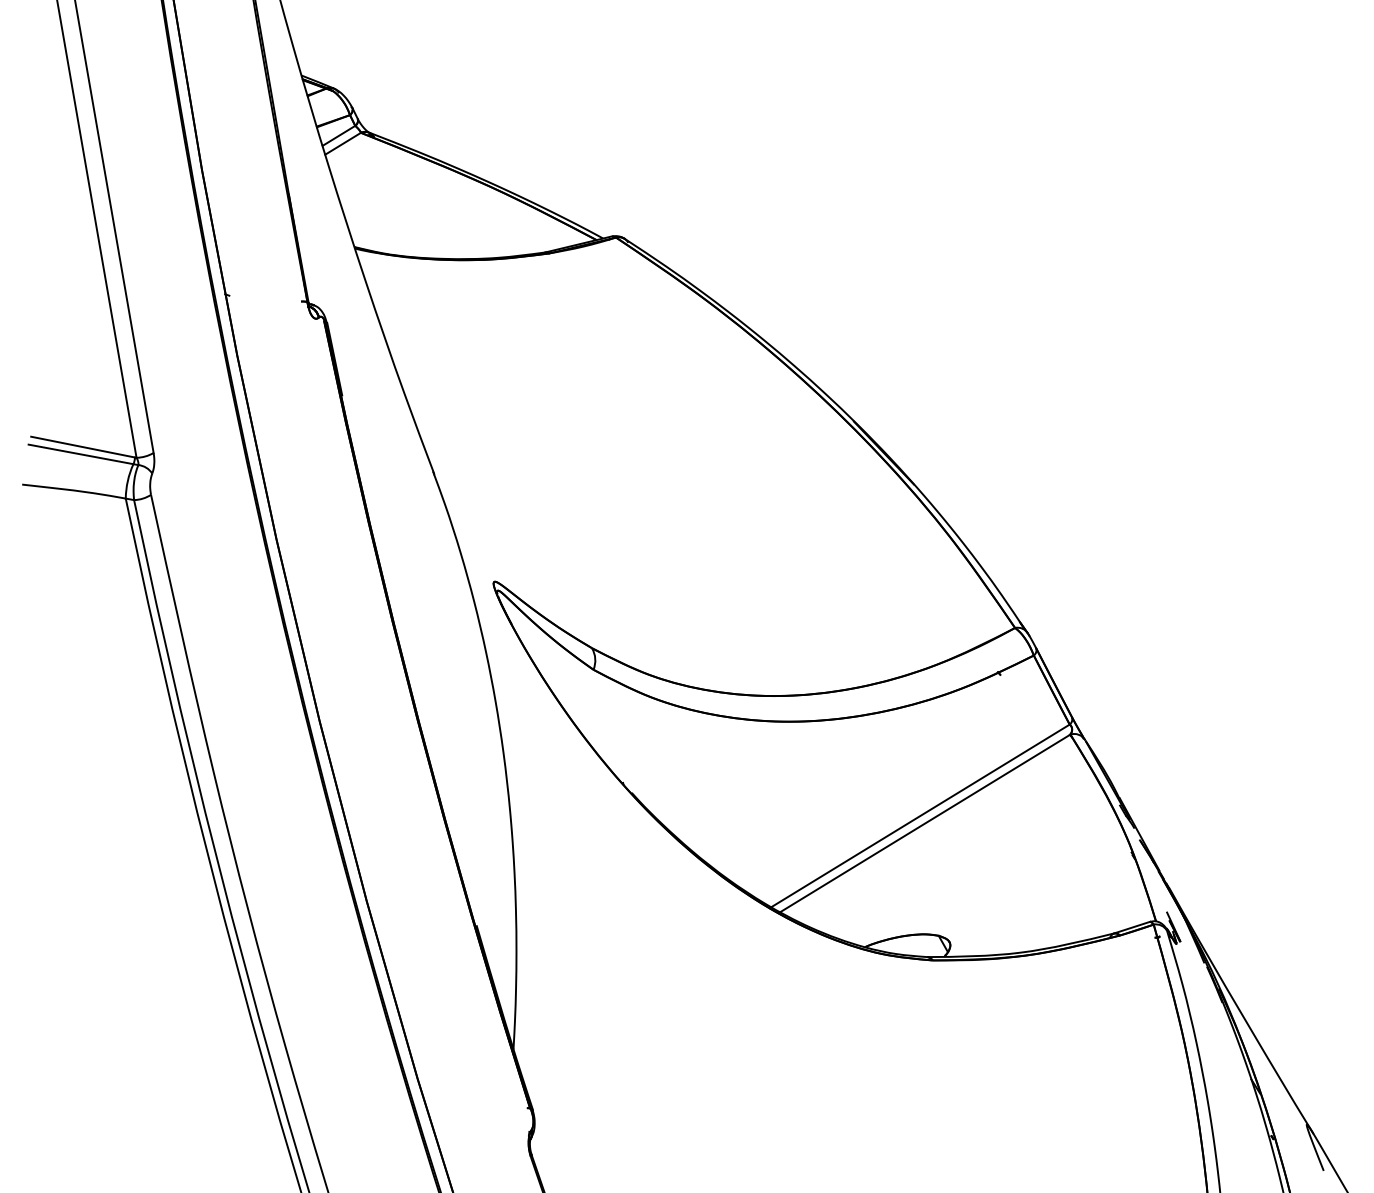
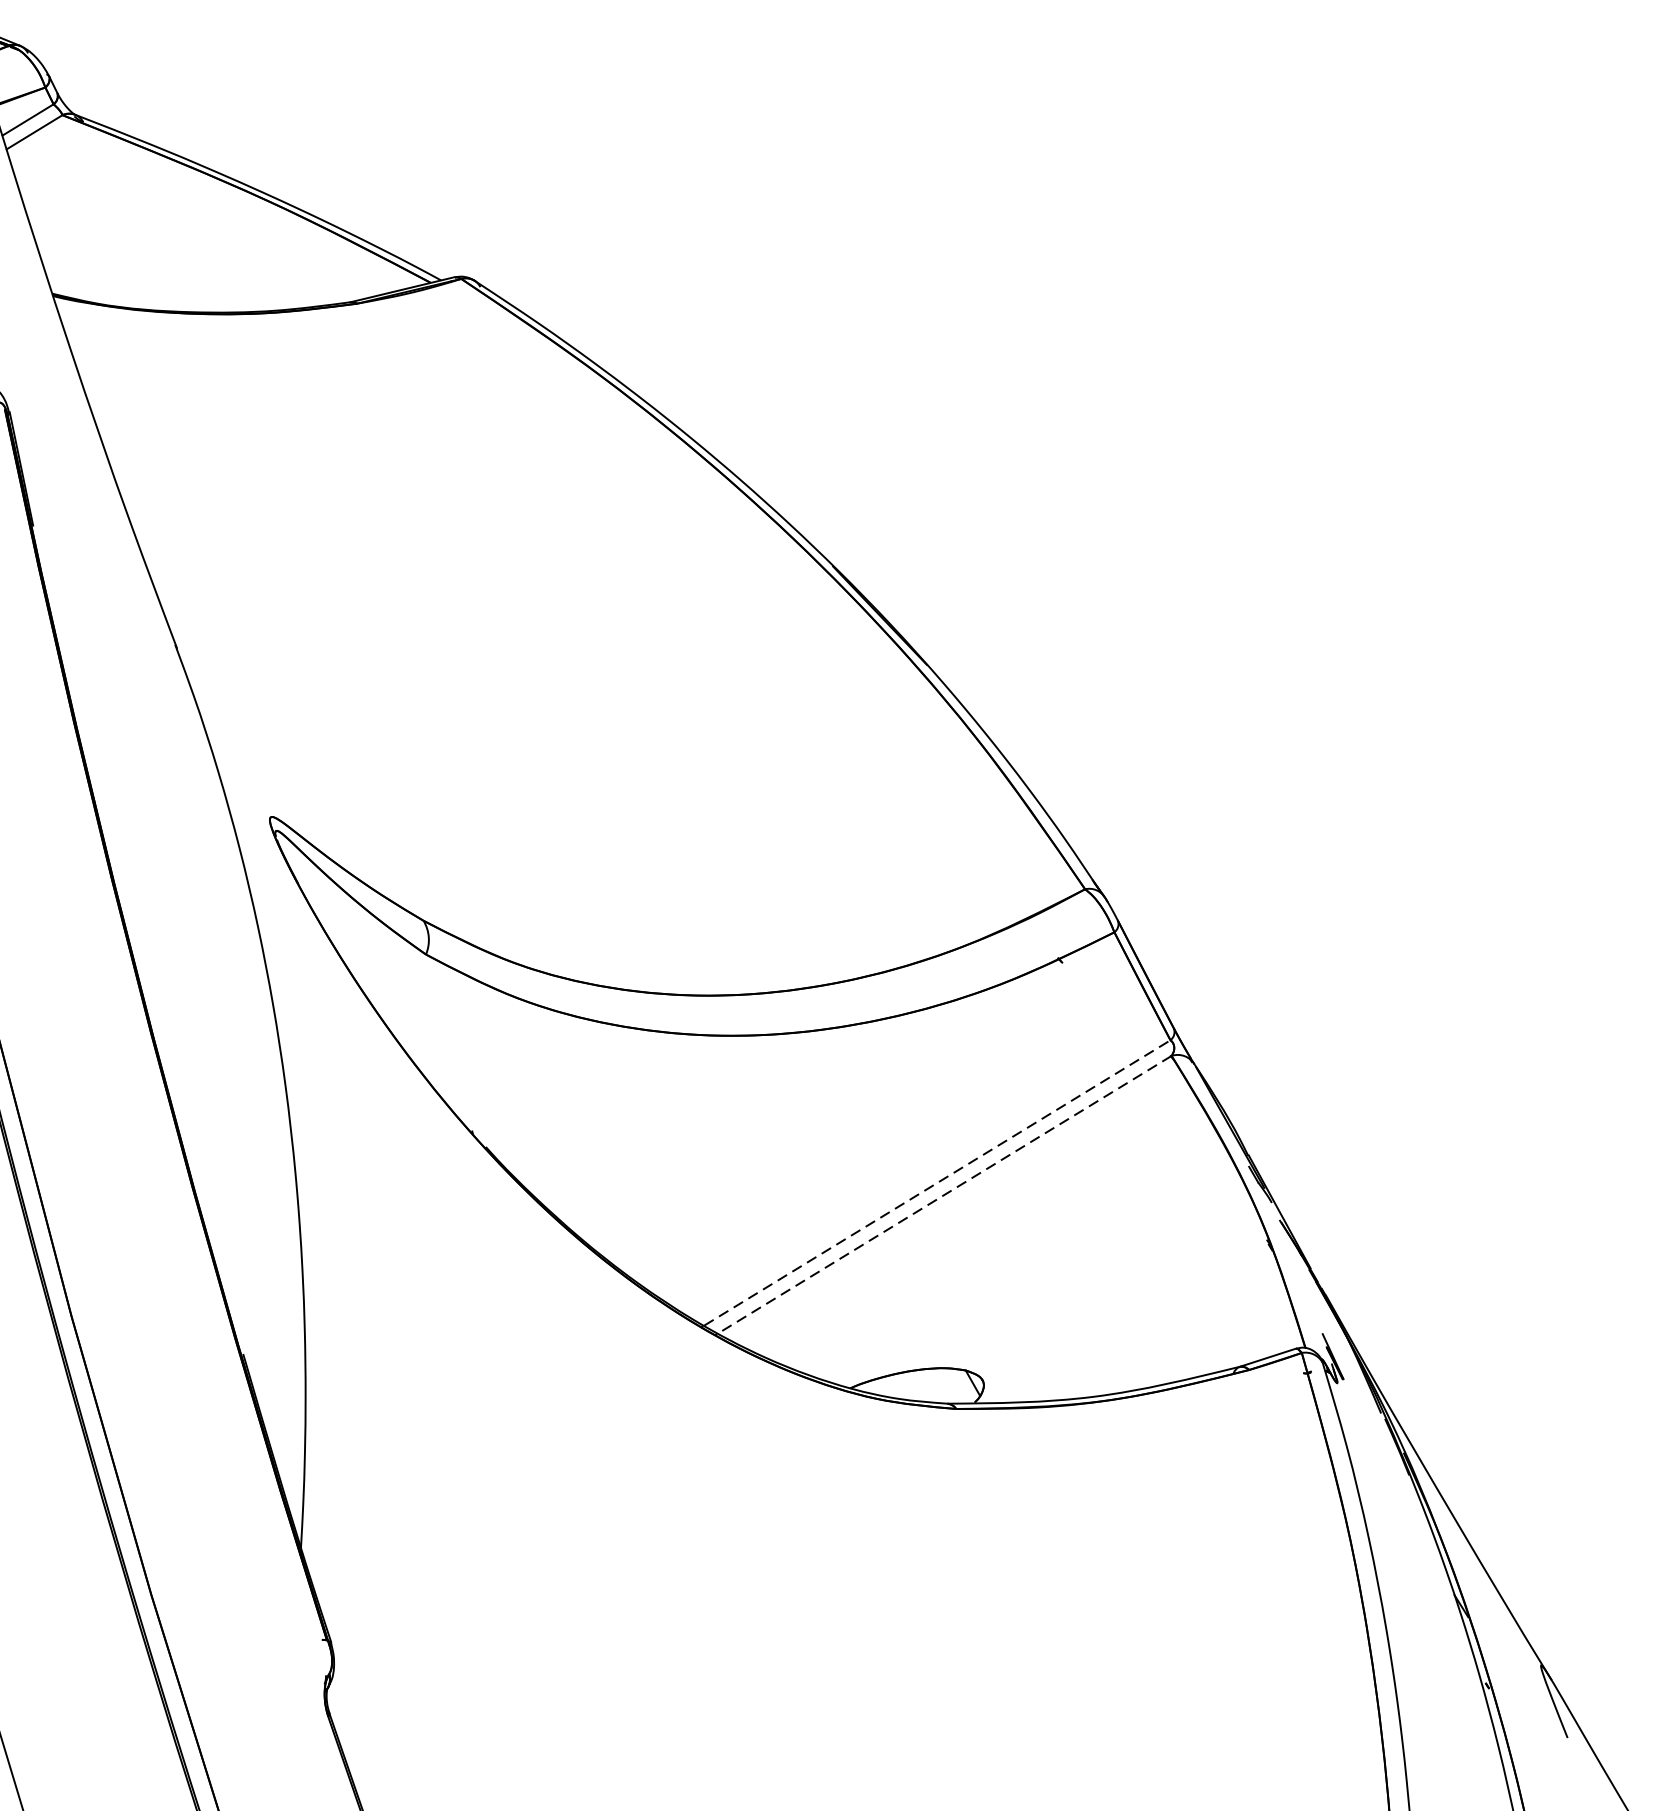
line: (920, 815) -> (937, 1182), solid -> dashed
line: (924, 823) -> (943, 1194), solid -> dashed

